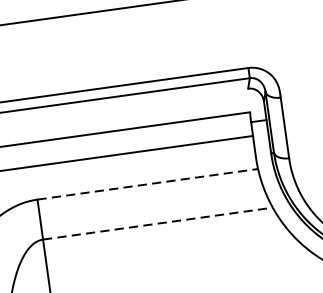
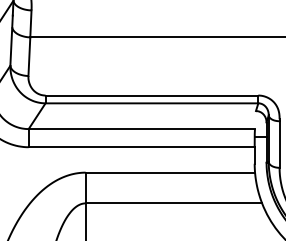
line: (147, 184) -> (170, 172), dashed -> solid
line: (158, 223) -> (174, 203), dashed -> solid

